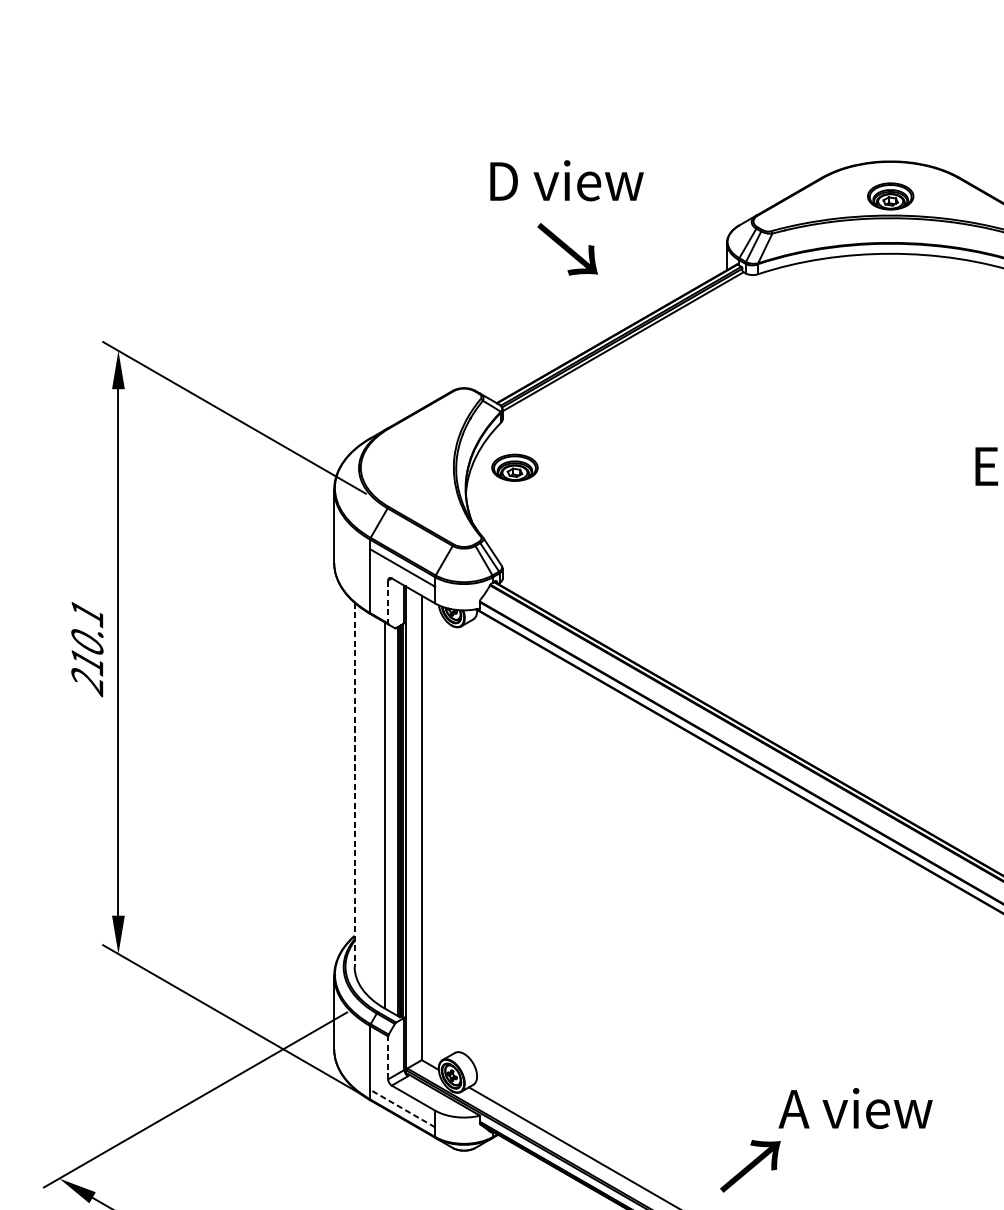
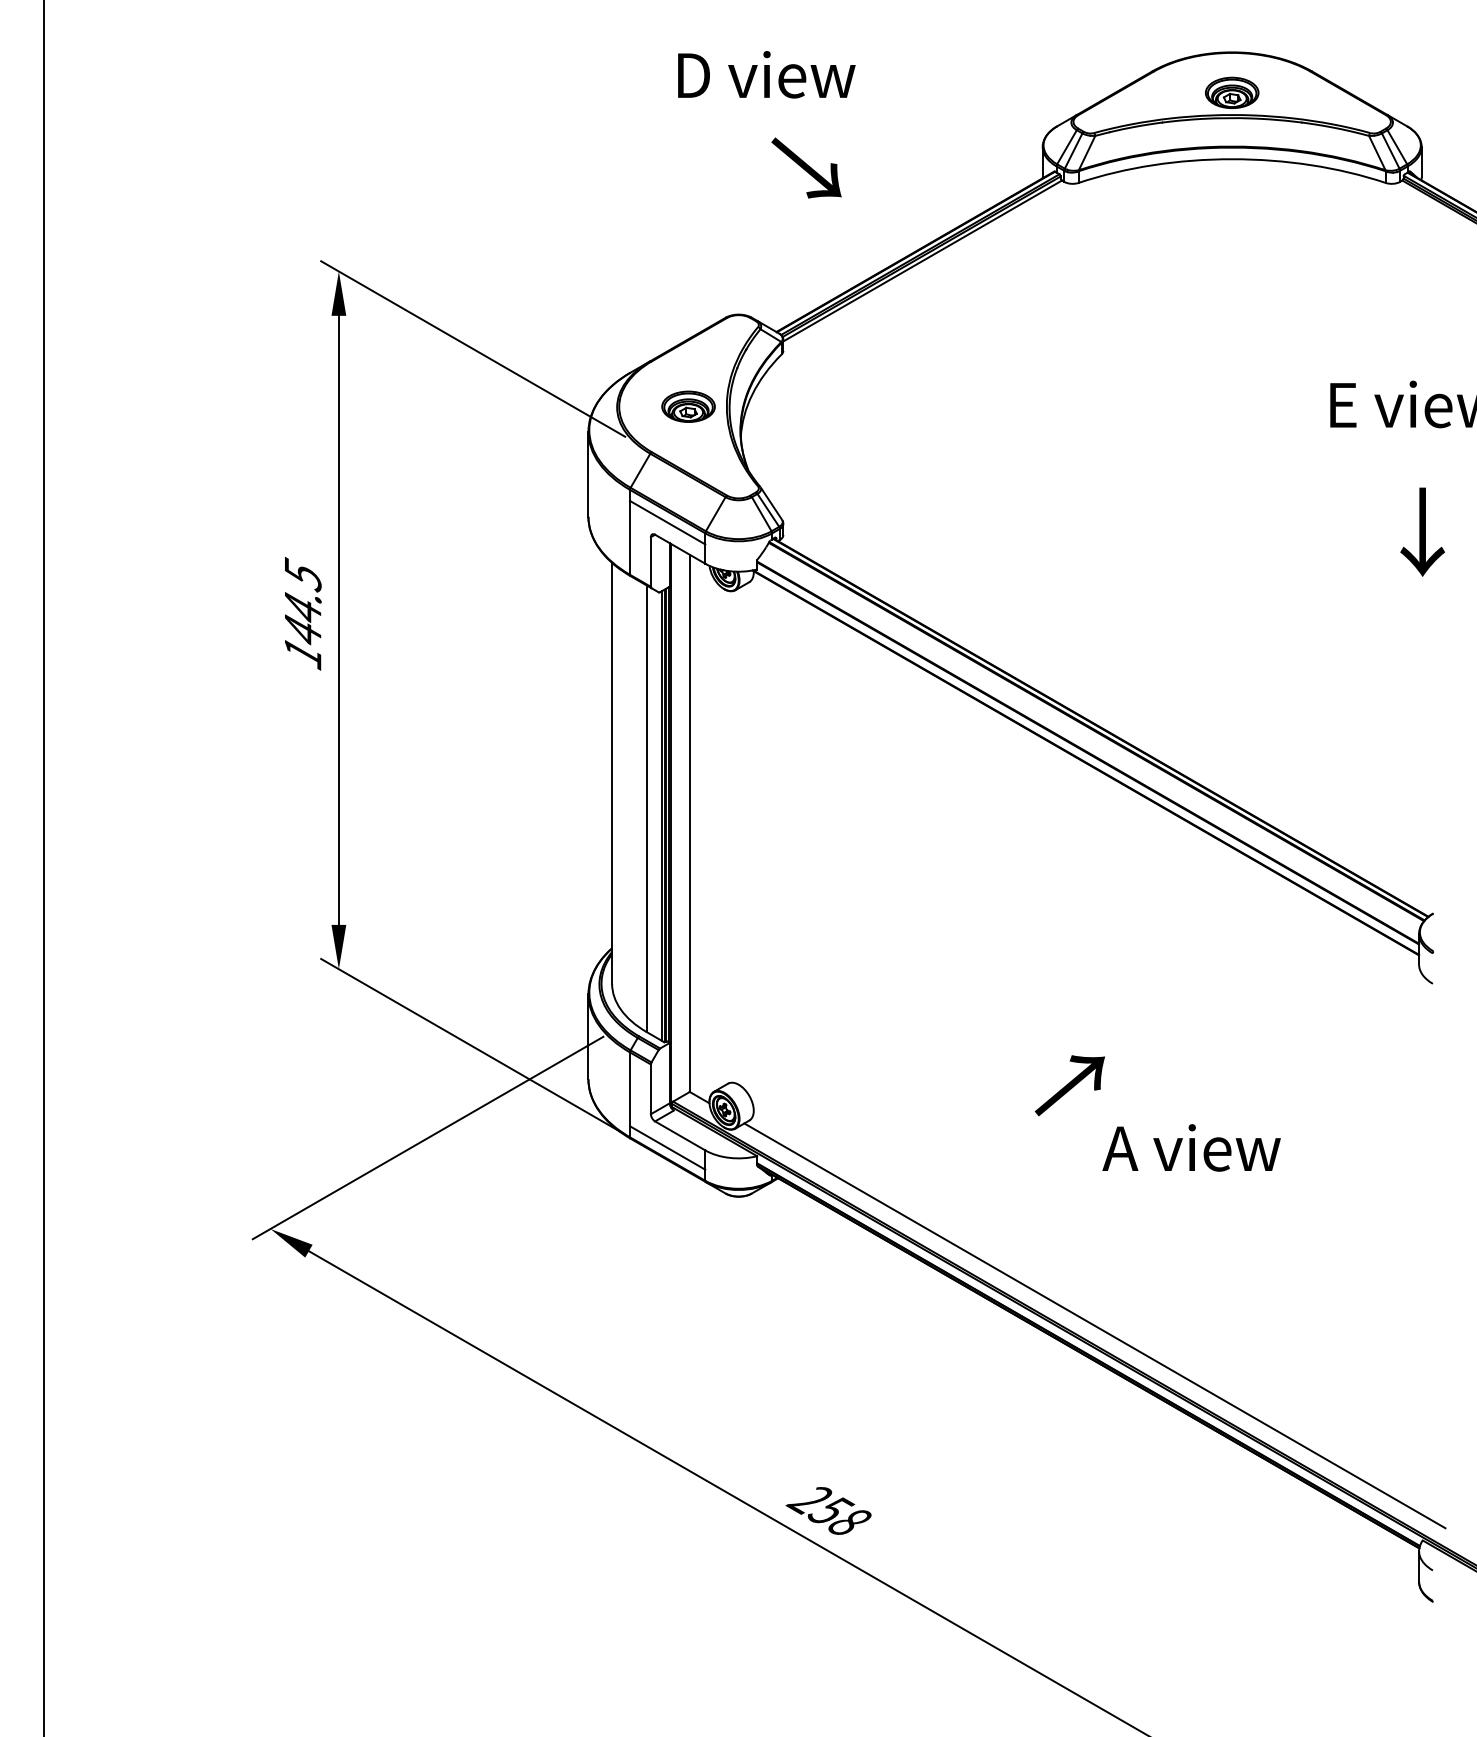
text: (566, 180) -> (766, 74), moved
text: (567, 248) -> (806, 167), moved
part: (514, 467) -> (688, 406), moved
line: (387, 602) -> (650, 562), dashed -> solid
text: (86, 647) -> (302, 614), 210.1 -> 144.5
line: (354, 784) -> (612, 773), dashed -> solid
line: (387, 1058) -> (650, 1089), dashed -> solid
line: (402, 1108) -> (667, 1147), dashed -> solid
text: (750, 1166) -> (1069, 1085), moved

